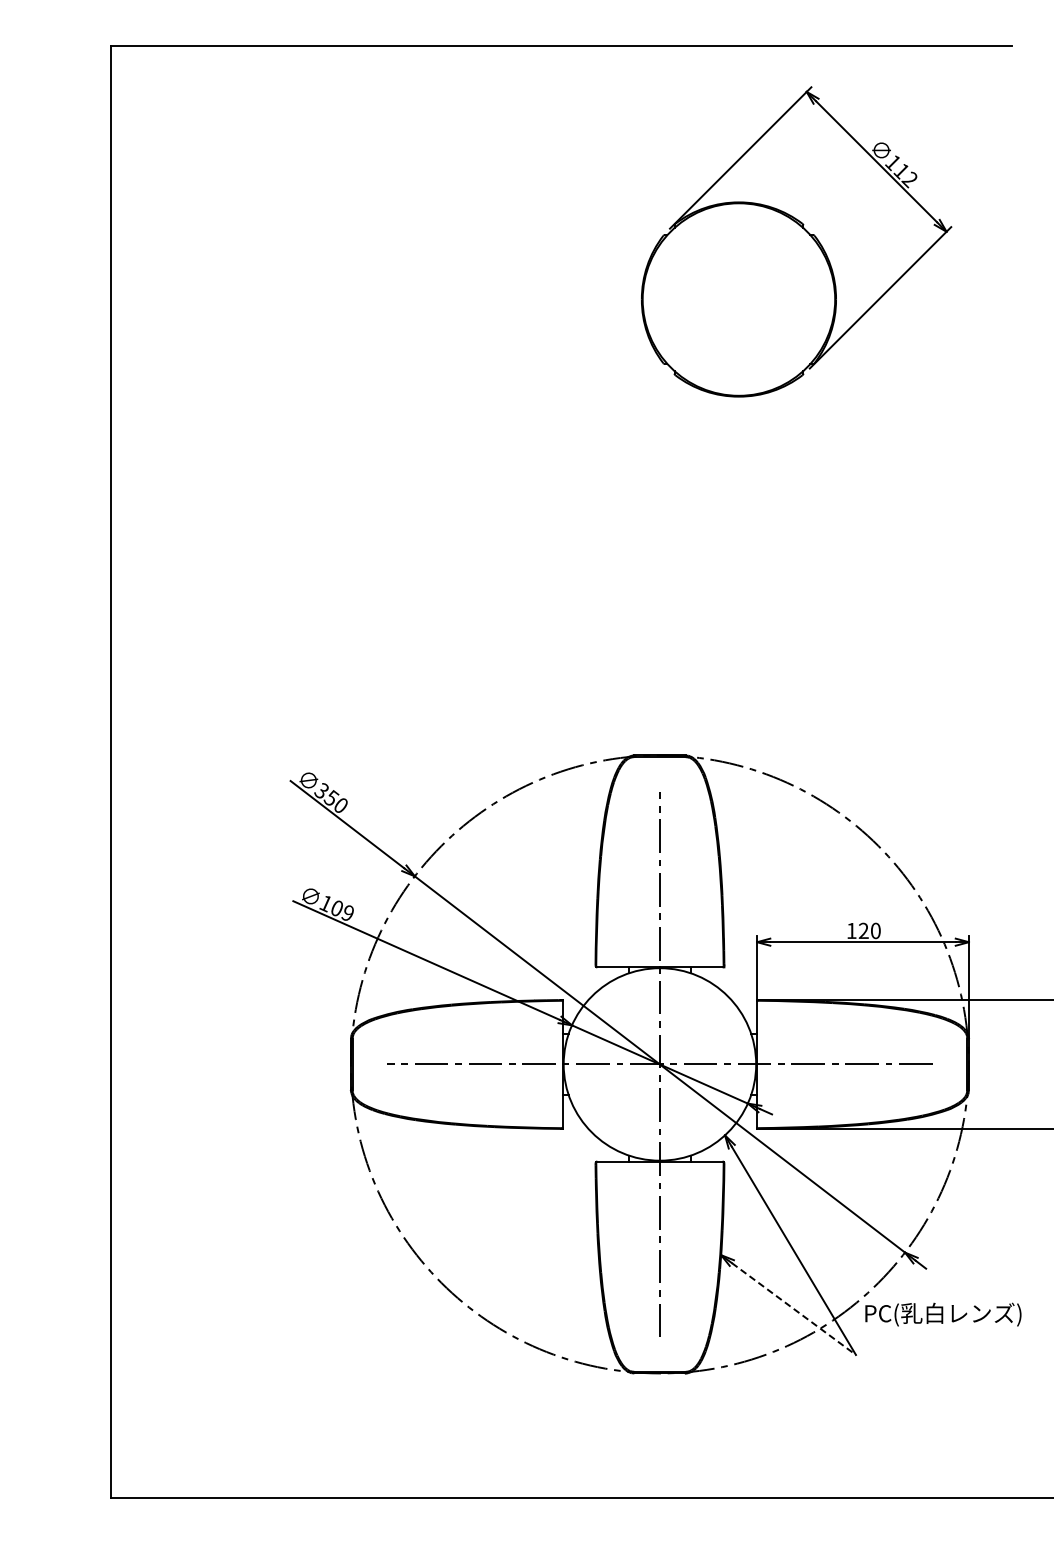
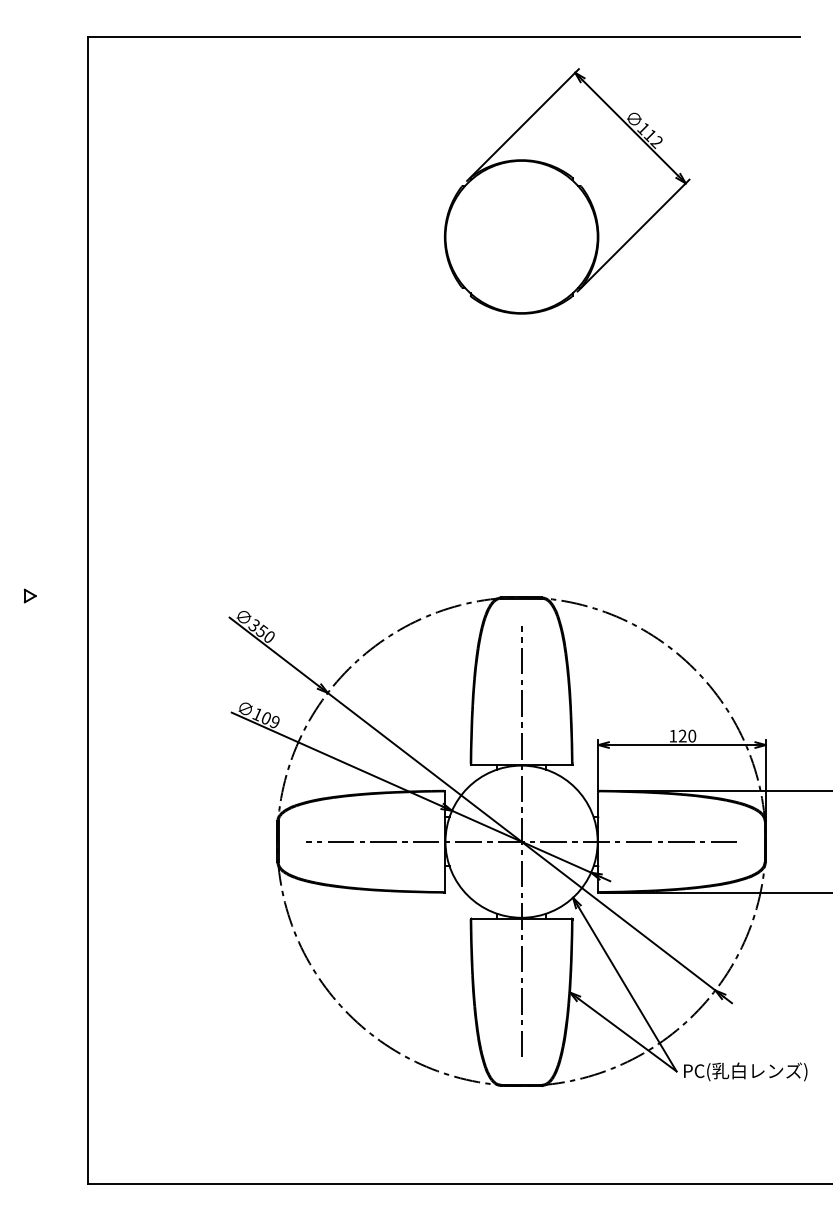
part: (796, 241) -> (567, 191), moved
part: (38, 753) -> (30, 595), added
line: (794, 1309) -> (627, 1035), dashed -> solid
text: (943, 1314) -> (745, 1071), moved

